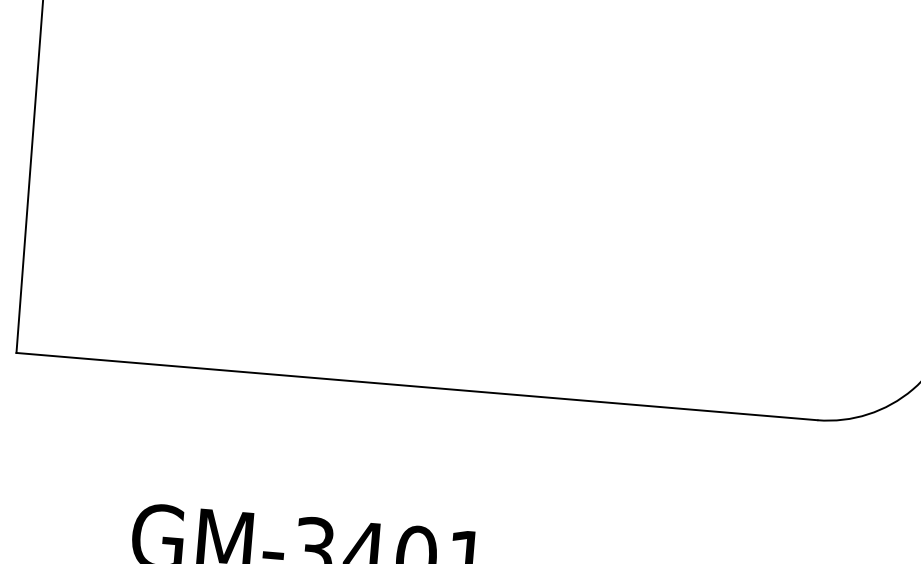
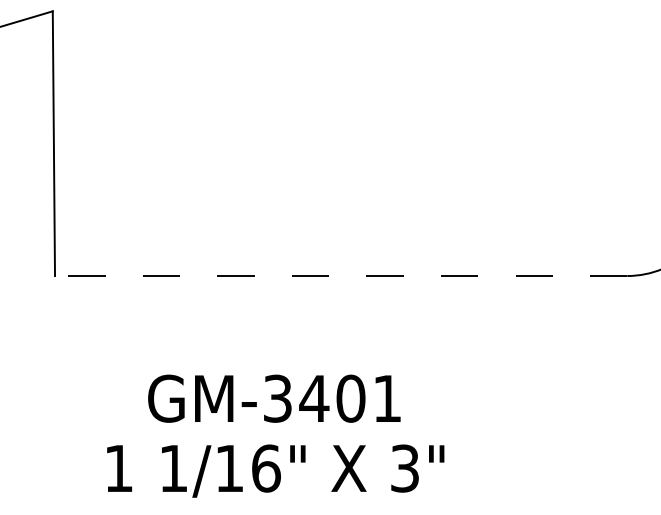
line: (416, 387) -> (340, 276), solid -> dashed

